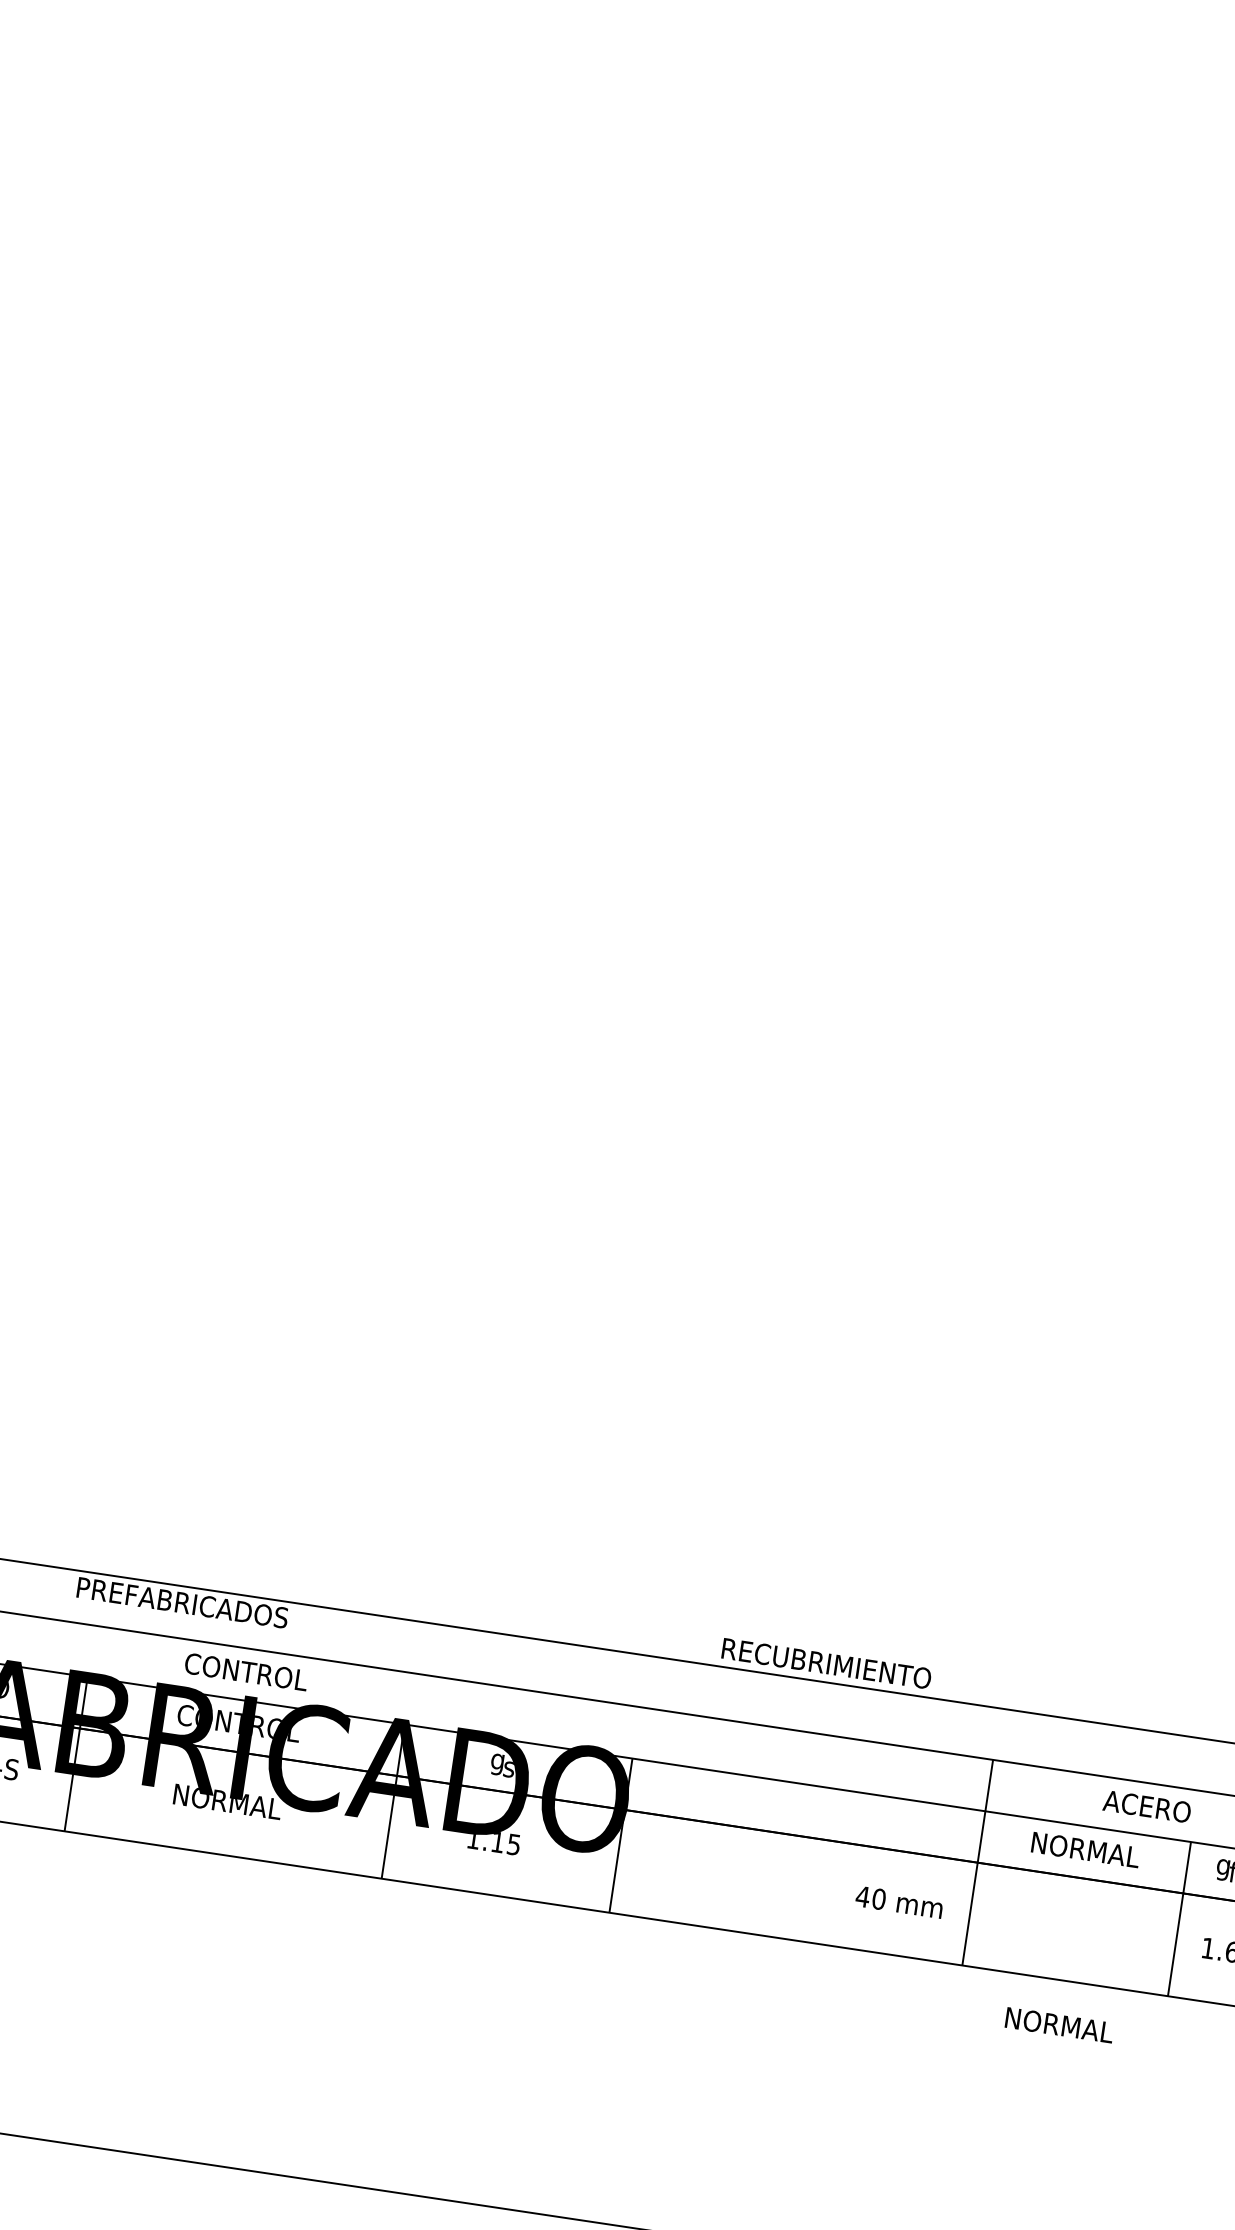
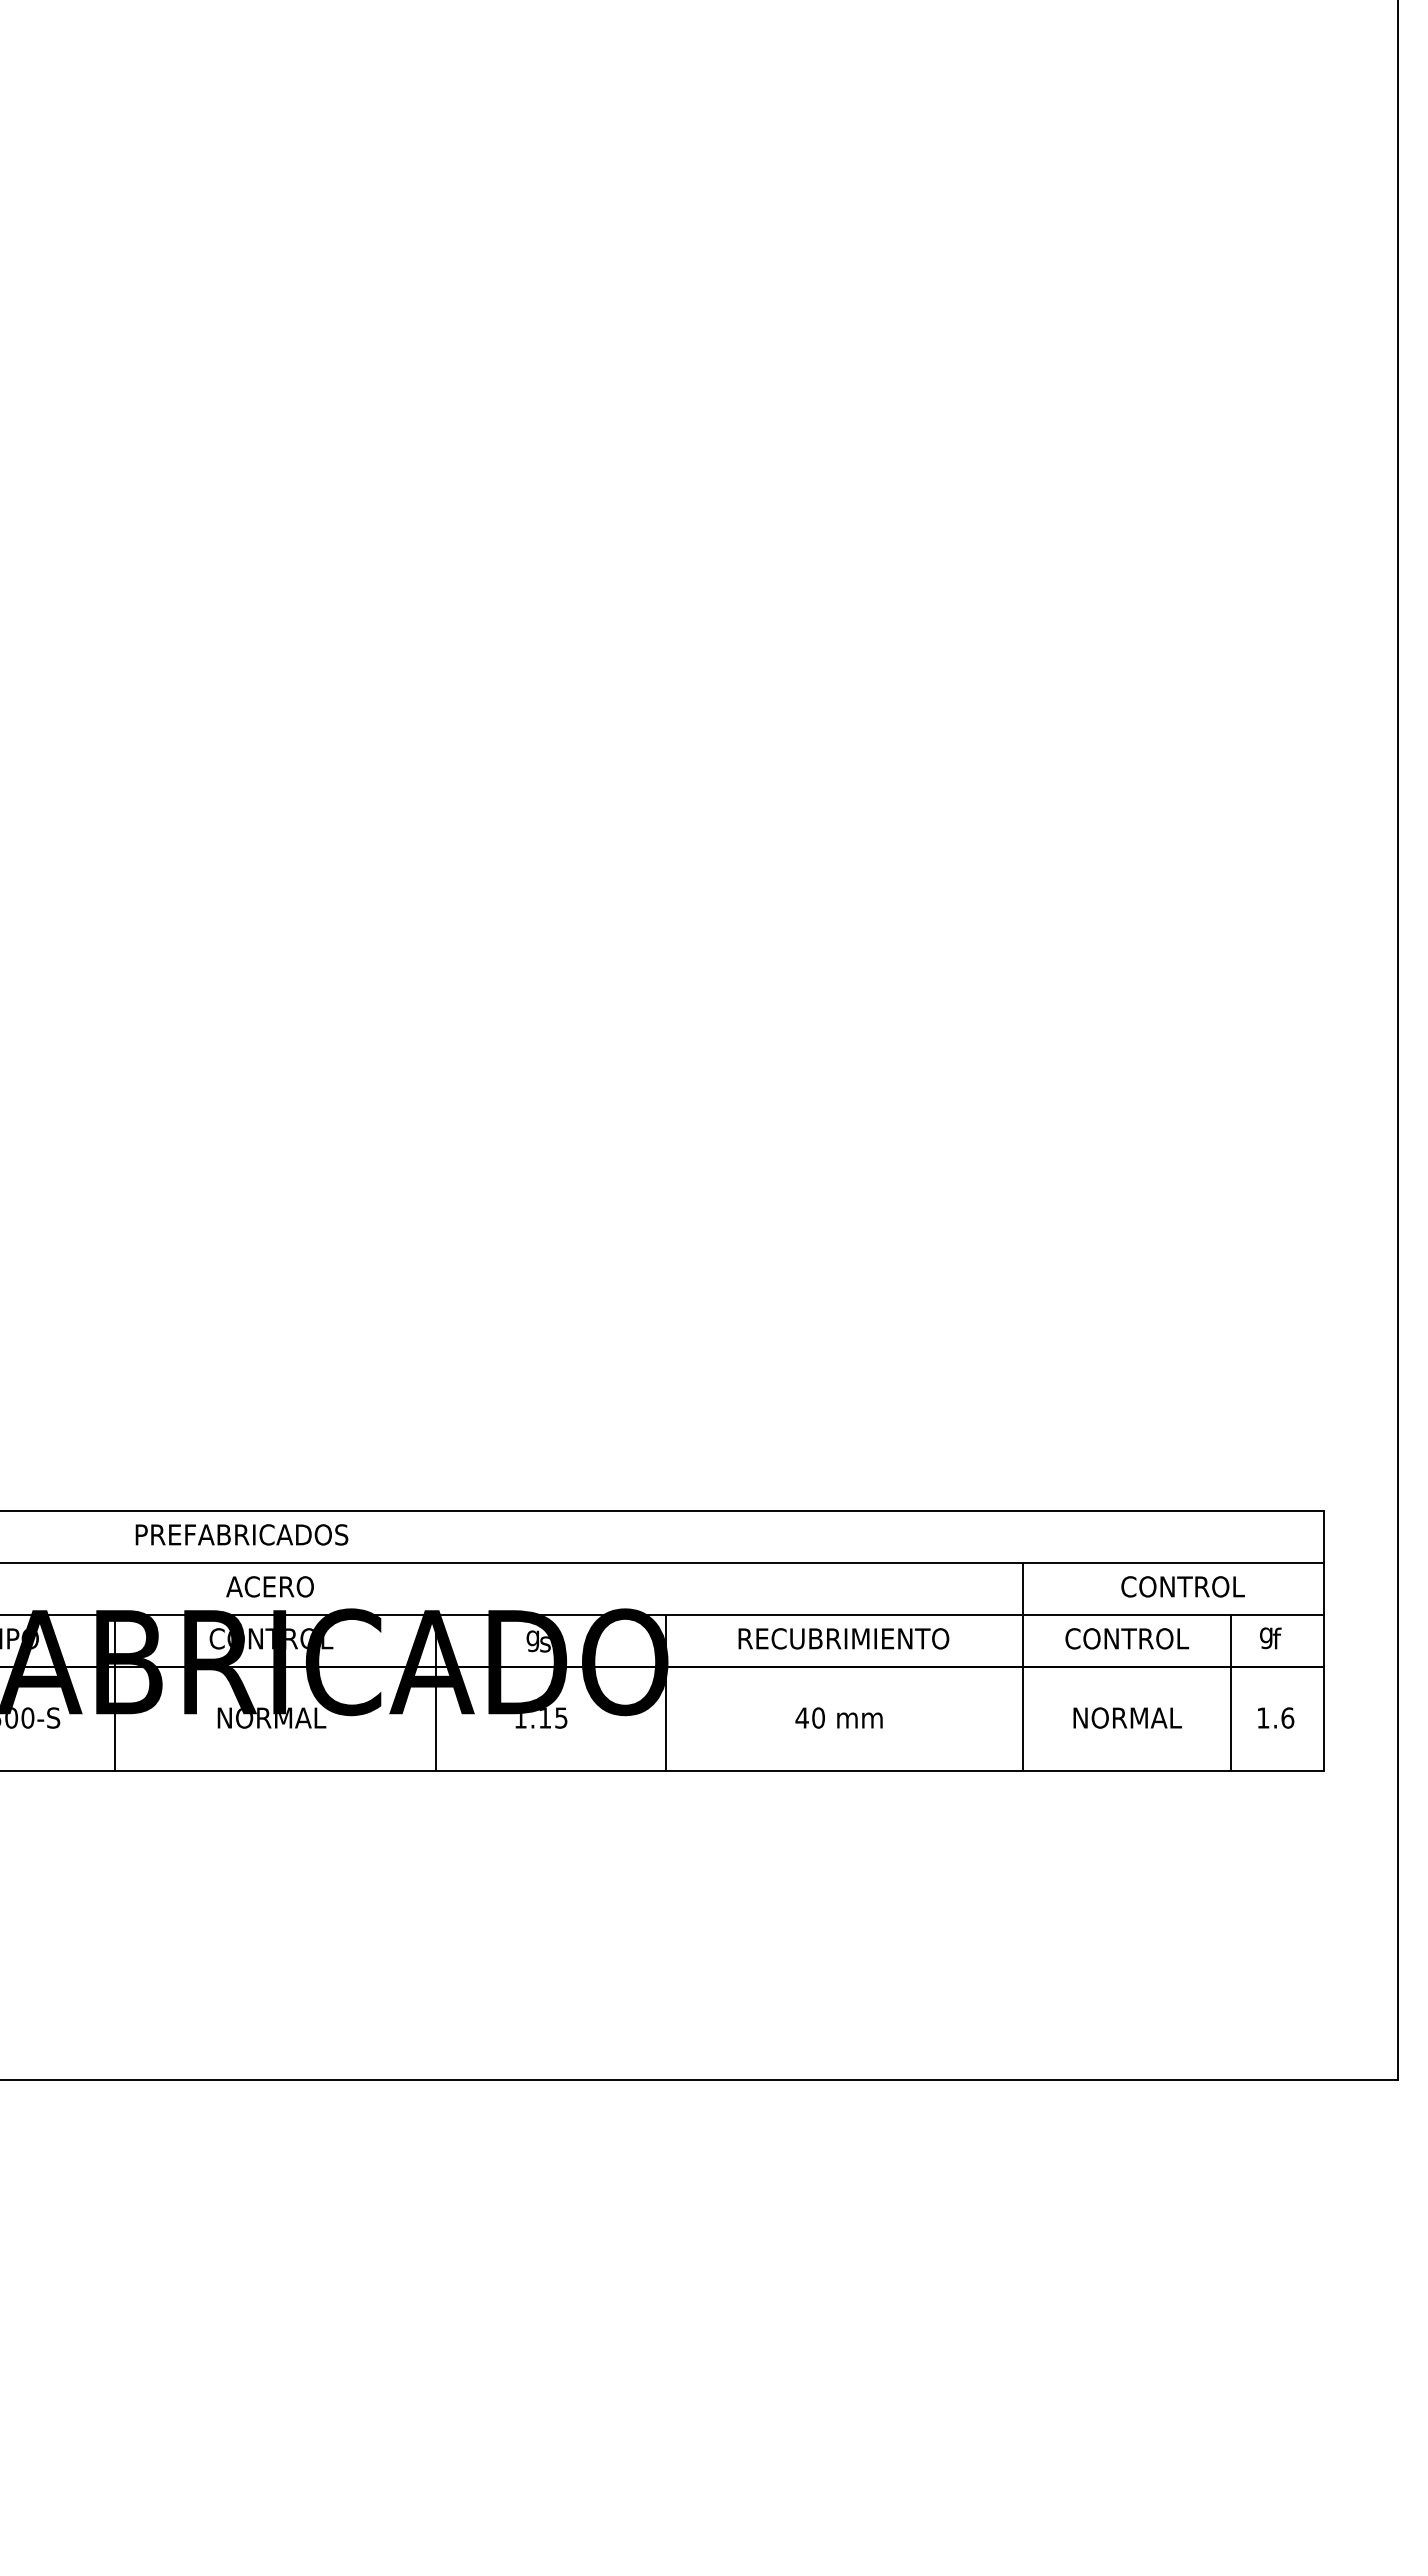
text: (182, 1602) -> (241, 1534), moved
text: (826, 1663) -> (843, 1638), moved
text: (246, 1671) -> (271, 1586), CONTROL -> ACERO
text: (1147, 1806) -> (1182, 1586), ACERO -> CONTROL
text: (1085, 1849) -> (1127, 1638), NORMAL -> CONTROL
text: (898, 1901) -> (838, 1717), moved
text: (1059, 2024) -> (1127, 1717), moved

